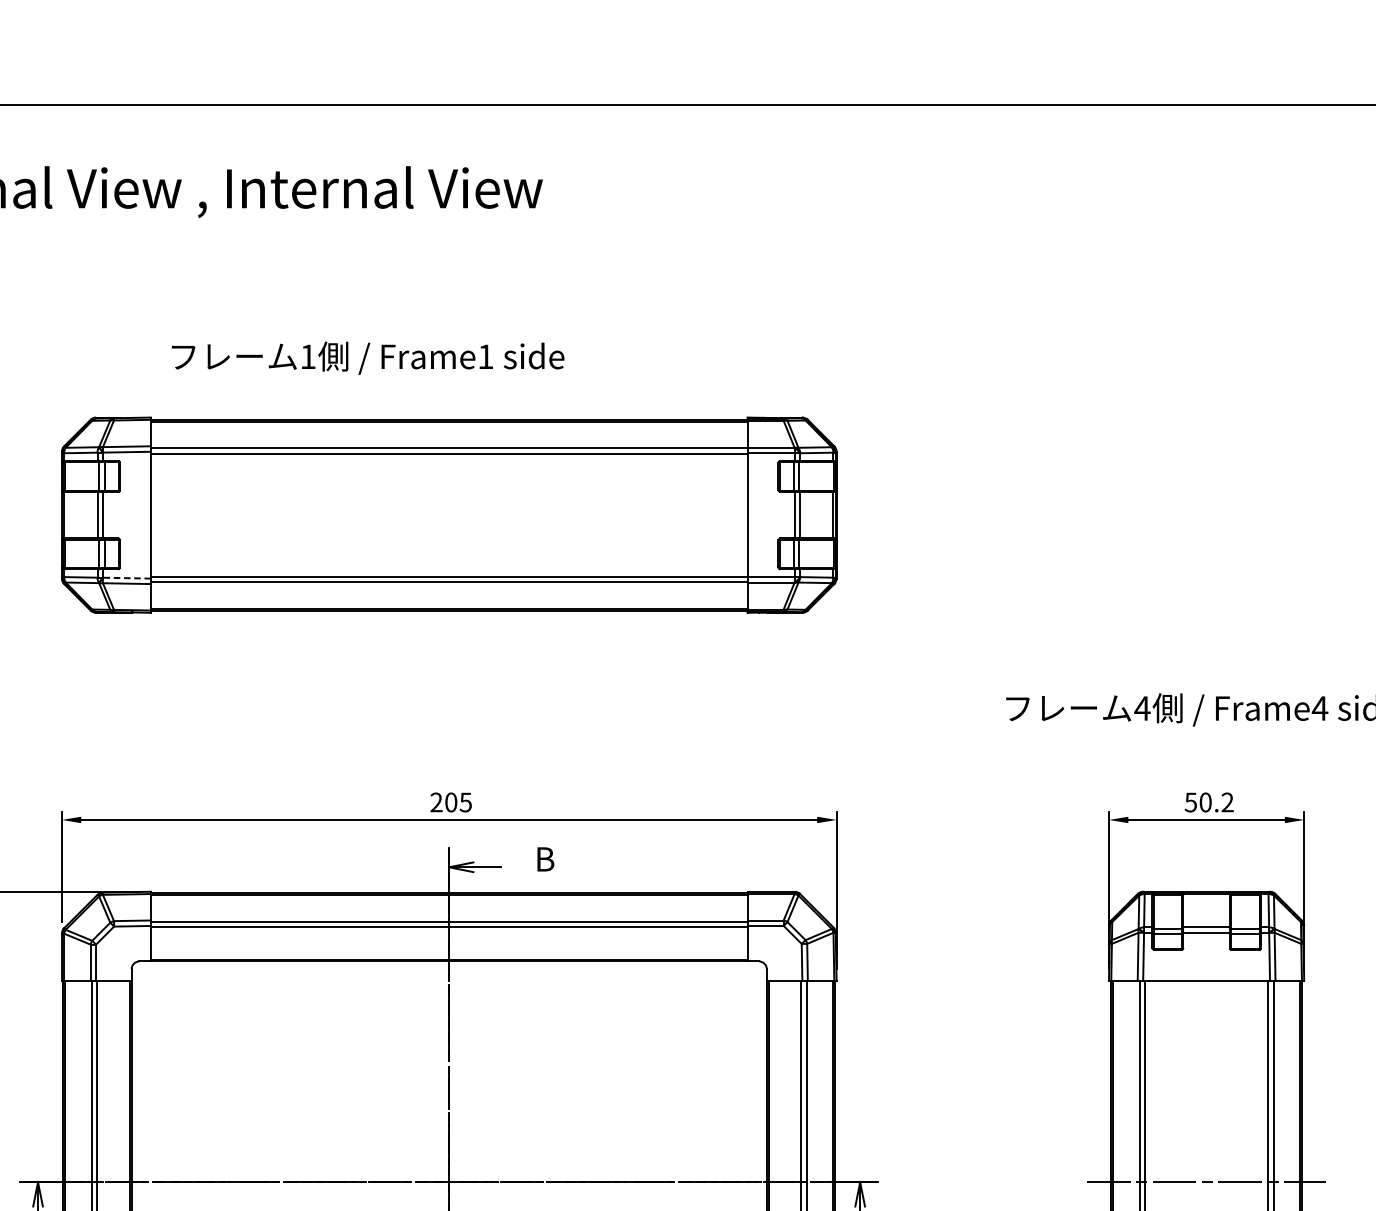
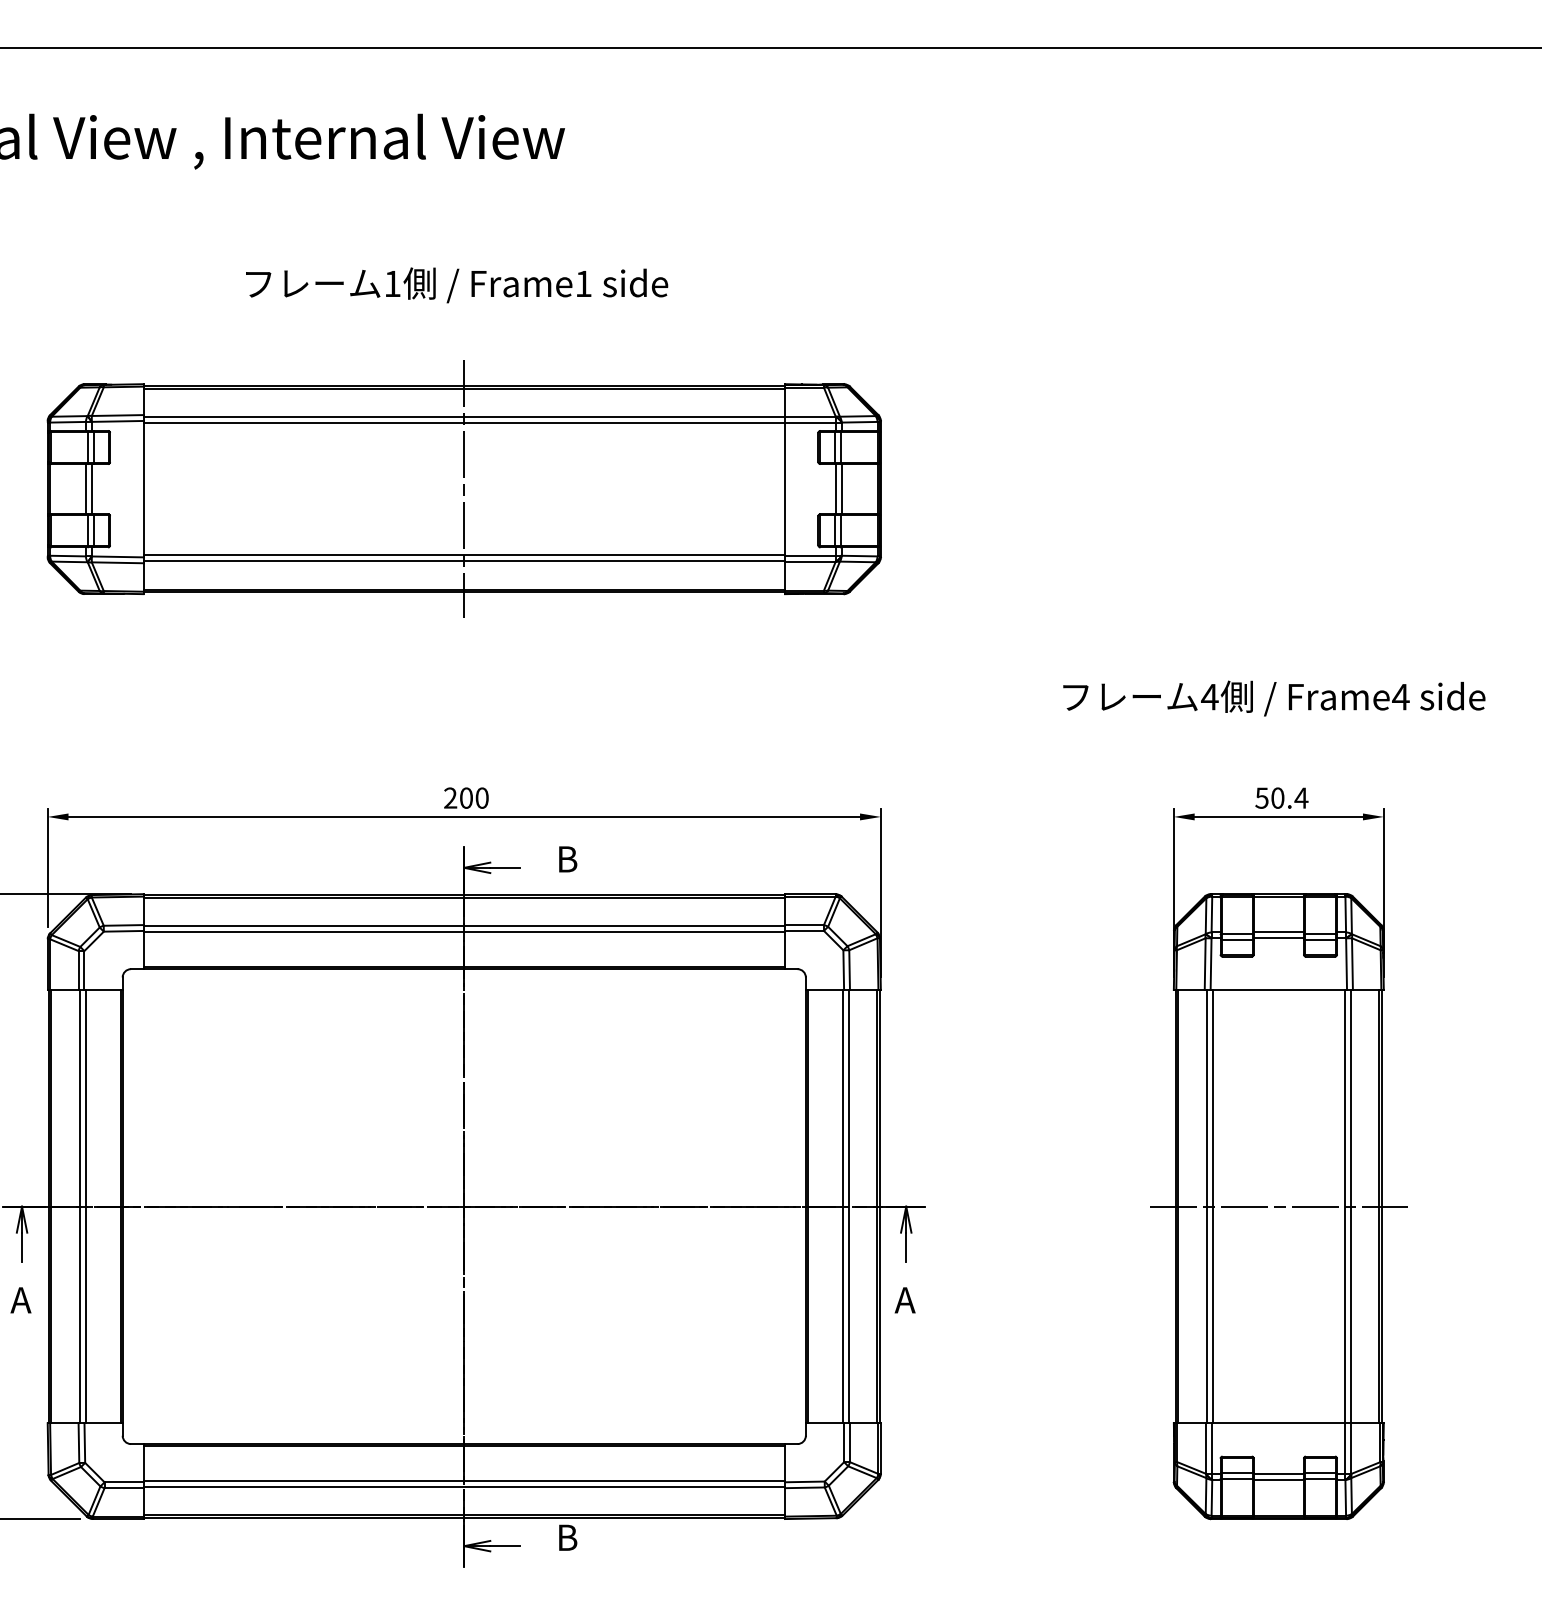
text: (368, 358) -> (457, 285), moved
line: (449, 515) -> (464, 489), added
line: (126, 577) -> (117, 556), dashed -> solid
text: (465, 801) -> (481, 797), 205 -> 200
text: (1227, 801) -> (1301, 797), 50.2 -> 50.4

